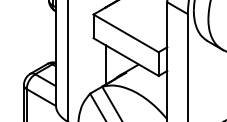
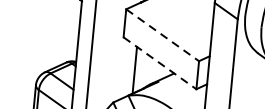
line: (126, 33) -> (163, 35), solid -> dashed
line: (126, 57) -> (160, 63), solid -> dashed

